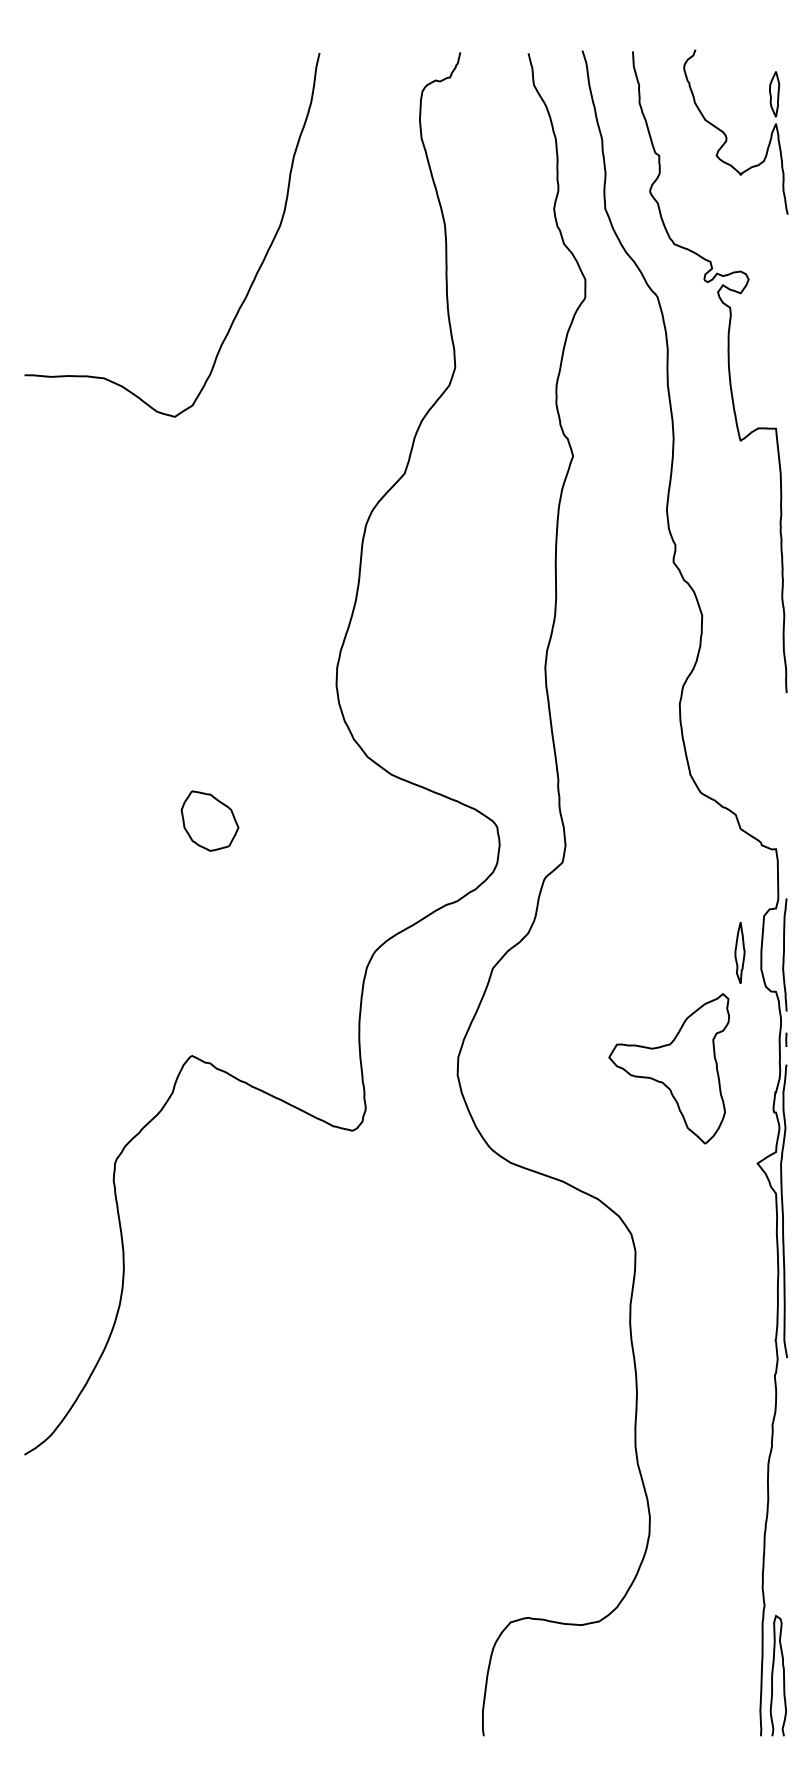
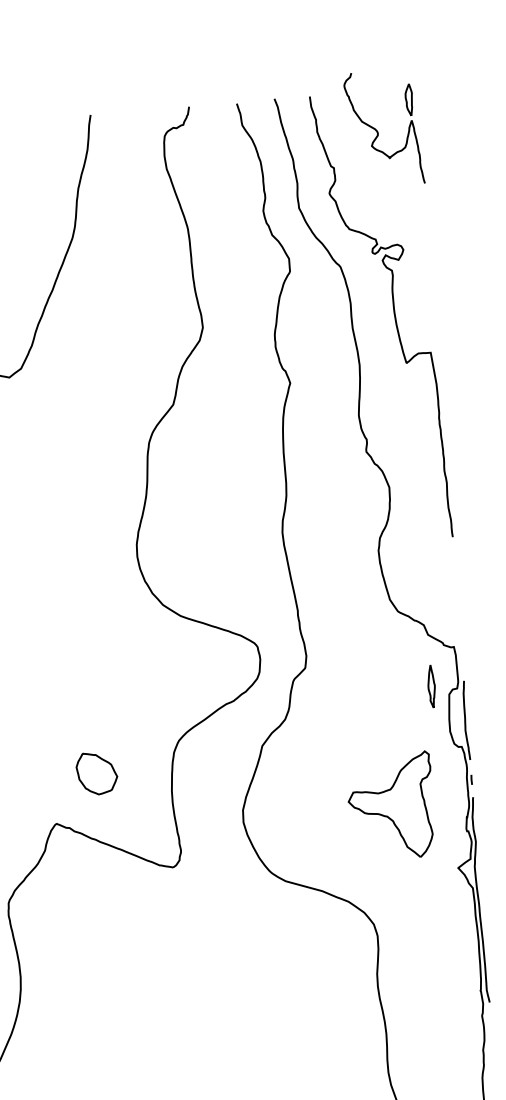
part: (726, 134) -> (377, 130), moved
part: (209, 820) -> (96, 773), moved
part: (739, 952) -> (431, 686), moved

